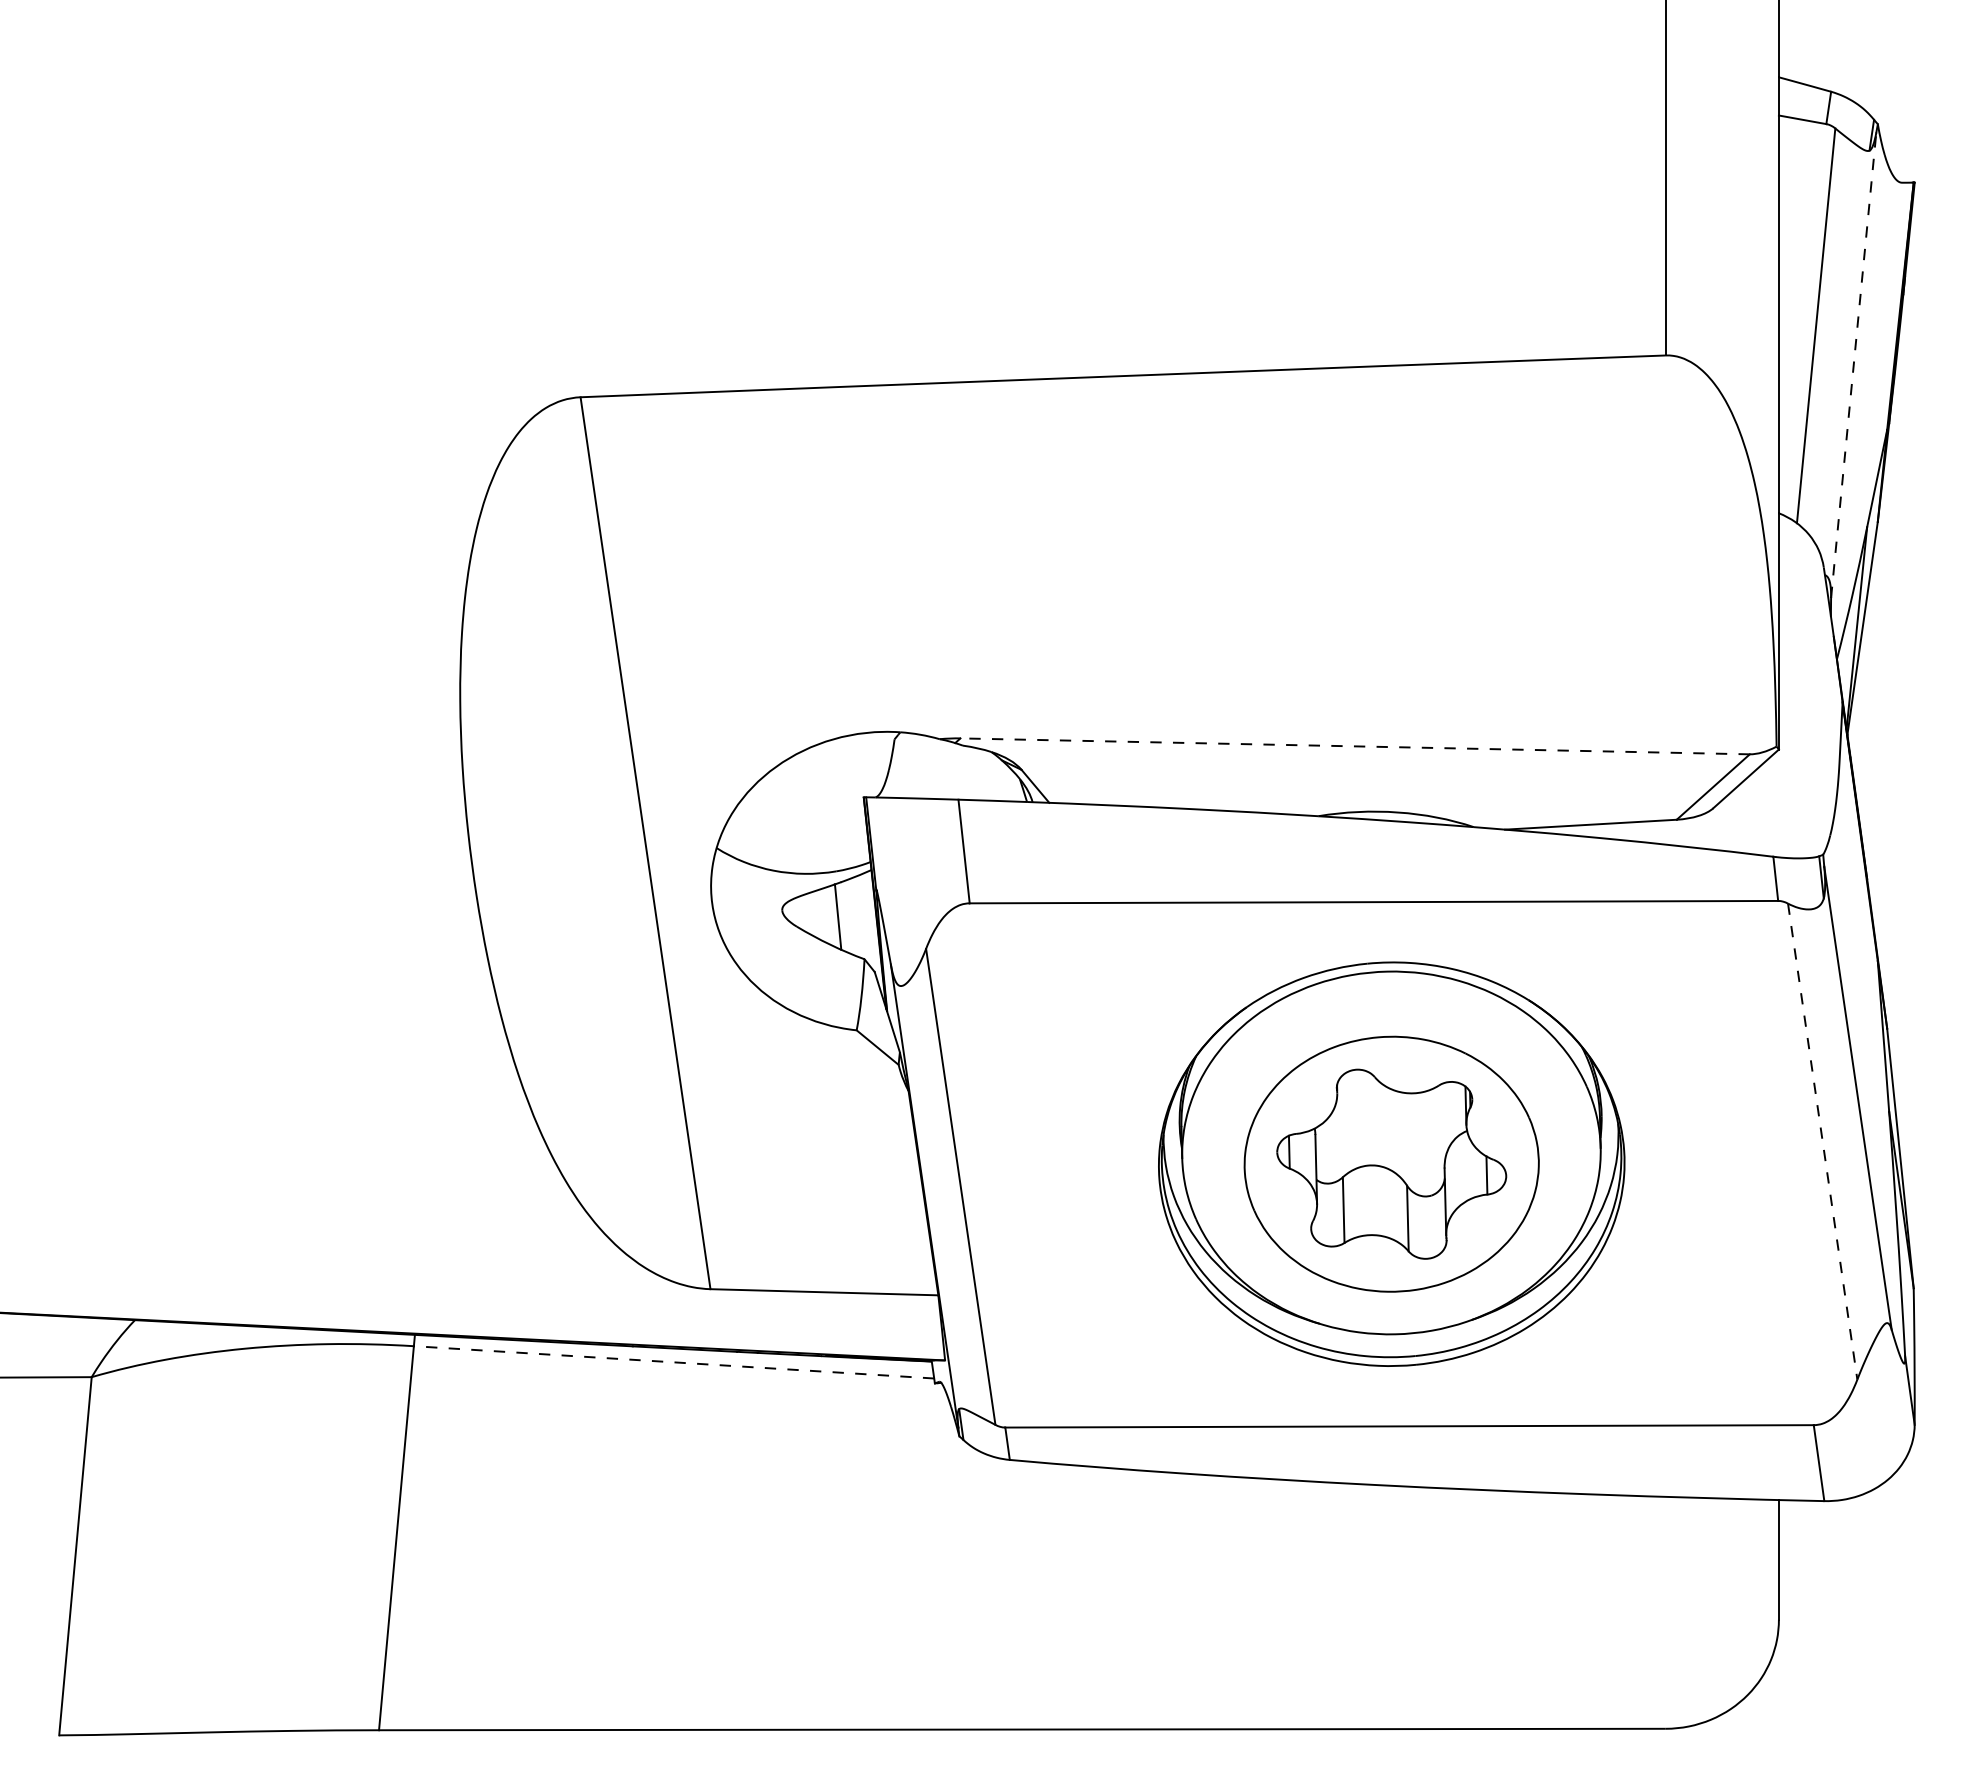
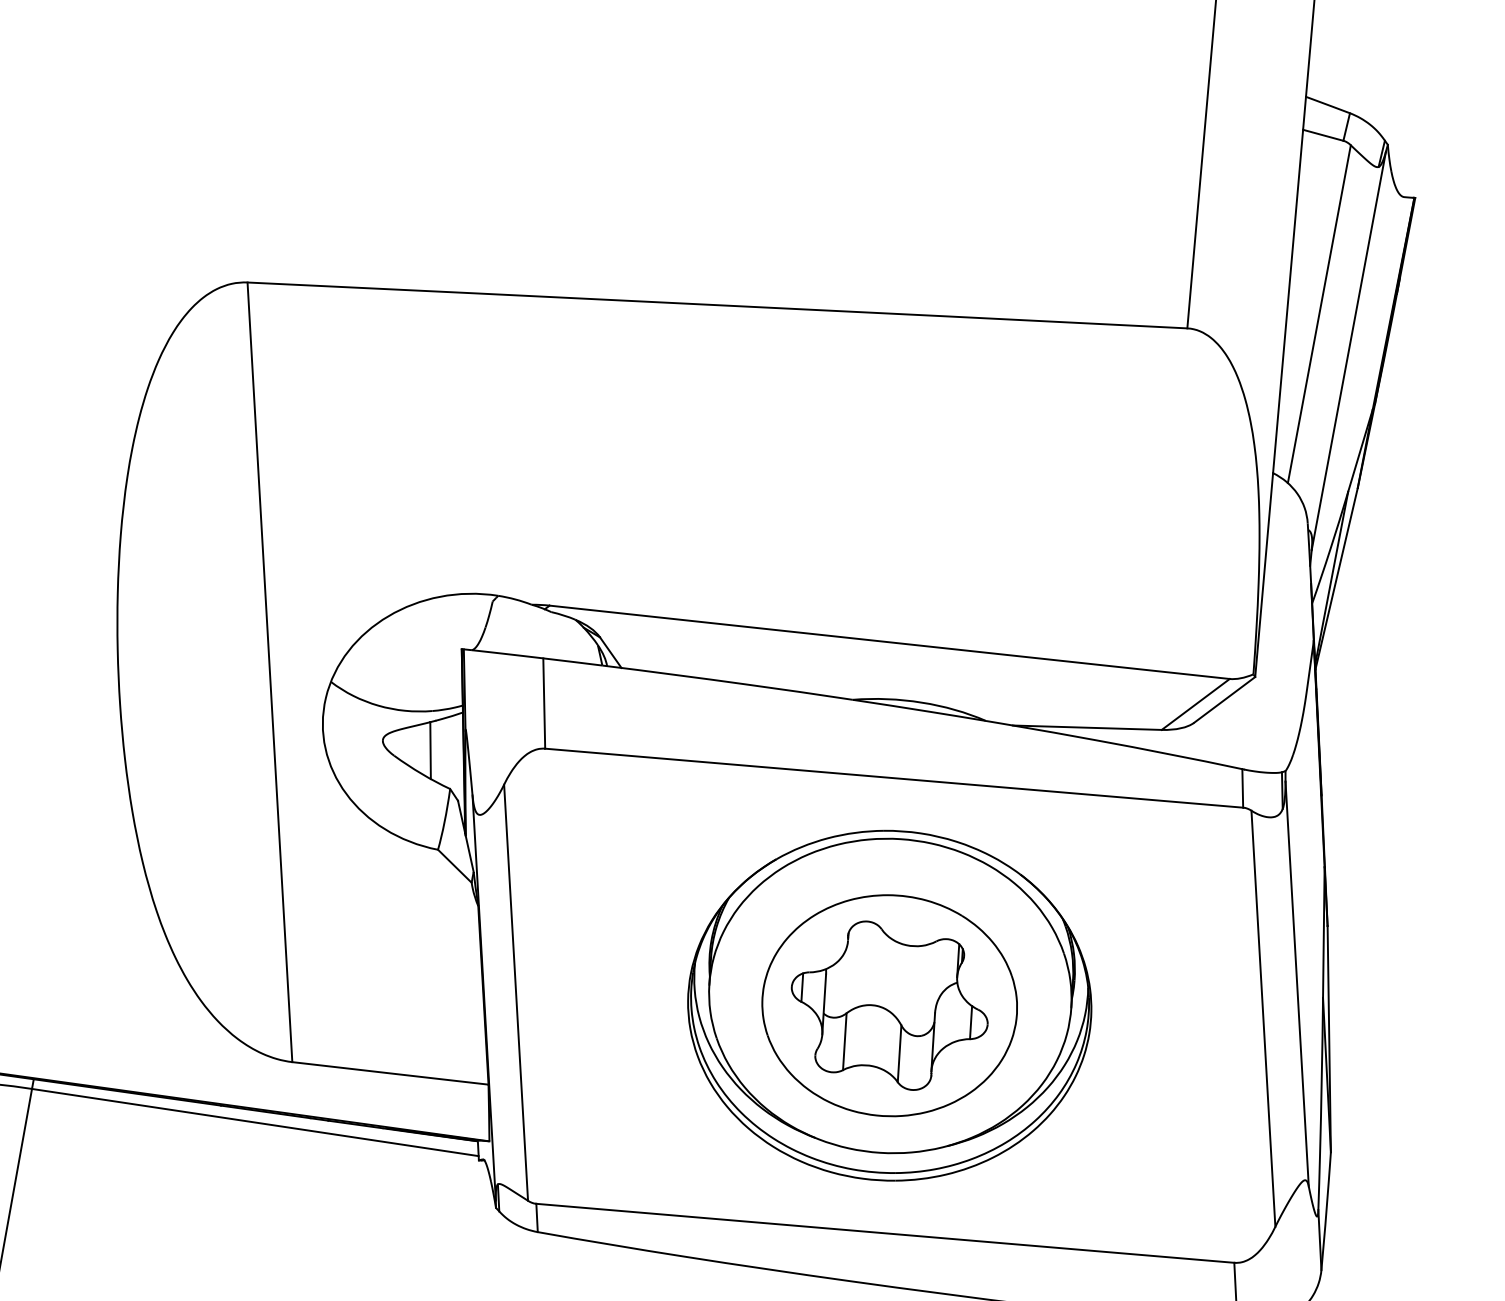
line: (1853, 365) -> (1348, 351), dashed -> solid
line: (1355, 746) -> (890, 642), dashed -> solid
line: (1822, 1141) -> (1263, 1018), dashed -> solid
line: (674, 1362) -> (255, 1122), dashed -> solid

